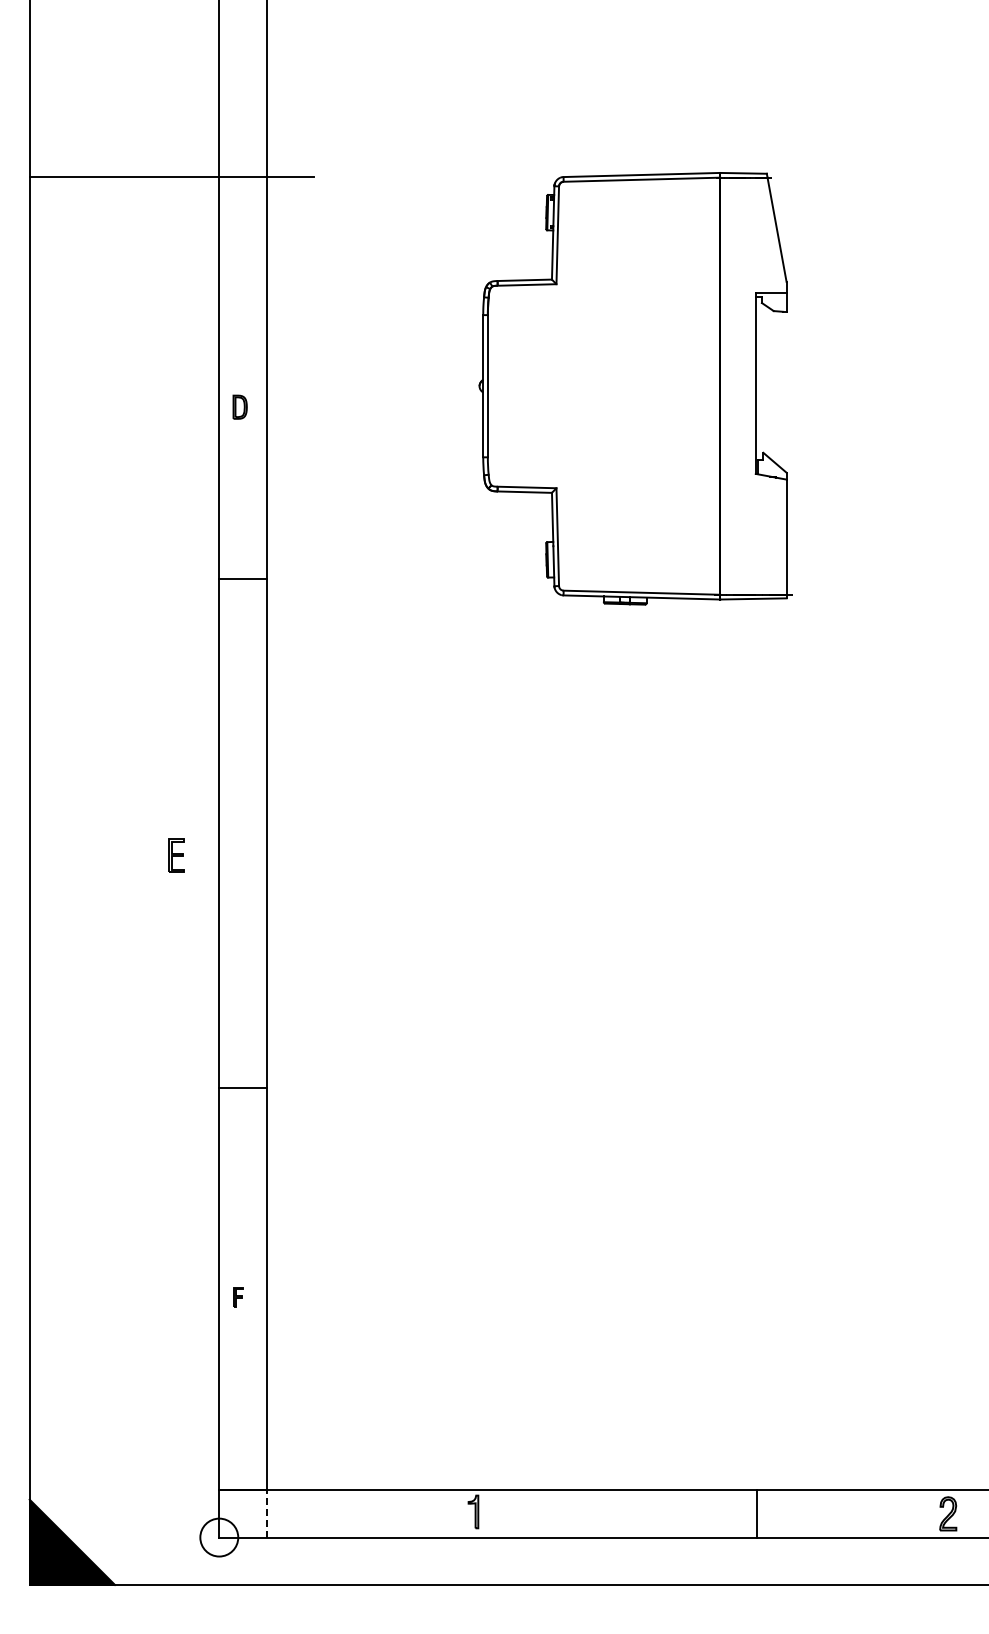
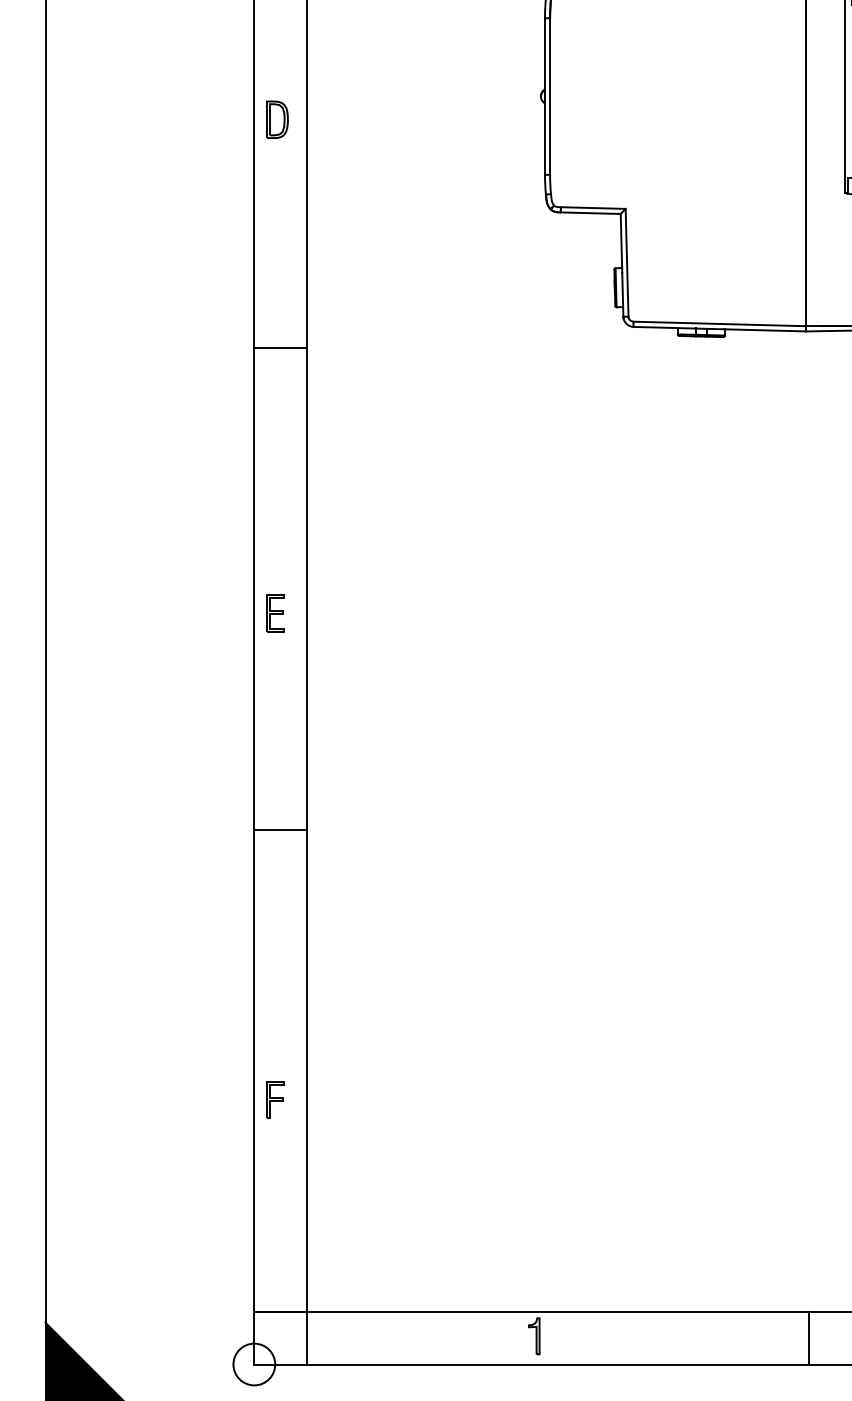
part: (239, 406) -> (276, 118), size x1.43
line: (242, 578) -> (279, 347), moved
part: (176, 855) -> (275, 613), moved
line: (242, 1087) -> (279, 830), moved
part: (238, 1297) -> (275, 1100), size x1.67
line: (266, 1513) -> (306, 1338), dashed -> solid
line: (756, 1513) -> (808, 1338), moved

